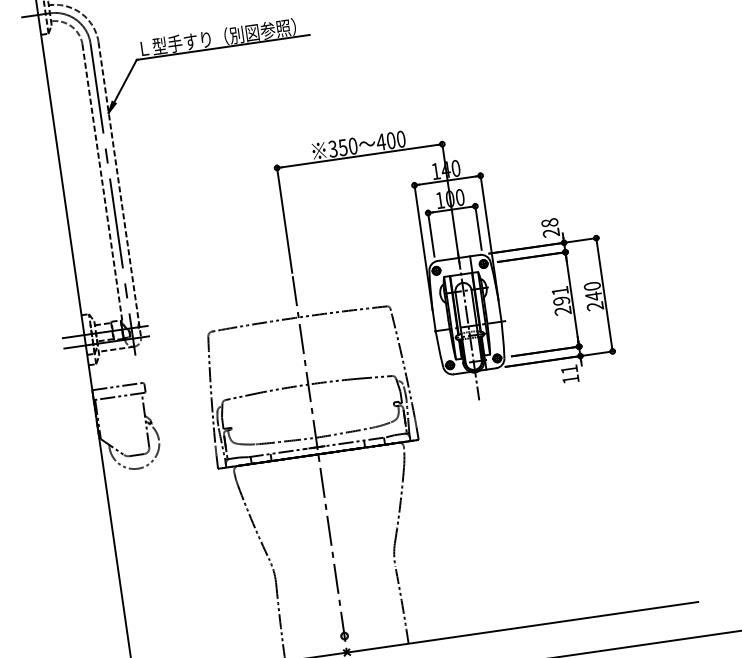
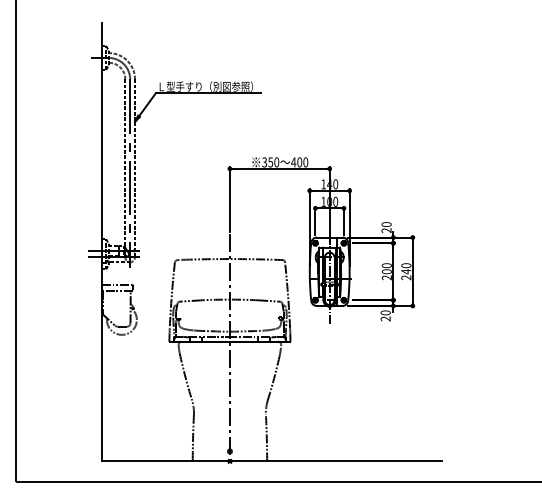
text: (549, 222) -> (386, 224), 28 -> 20
text: (560, 295) -> (386, 268), 291 -> 200
text: (569, 373) -> (385, 315), 11 -> 20

